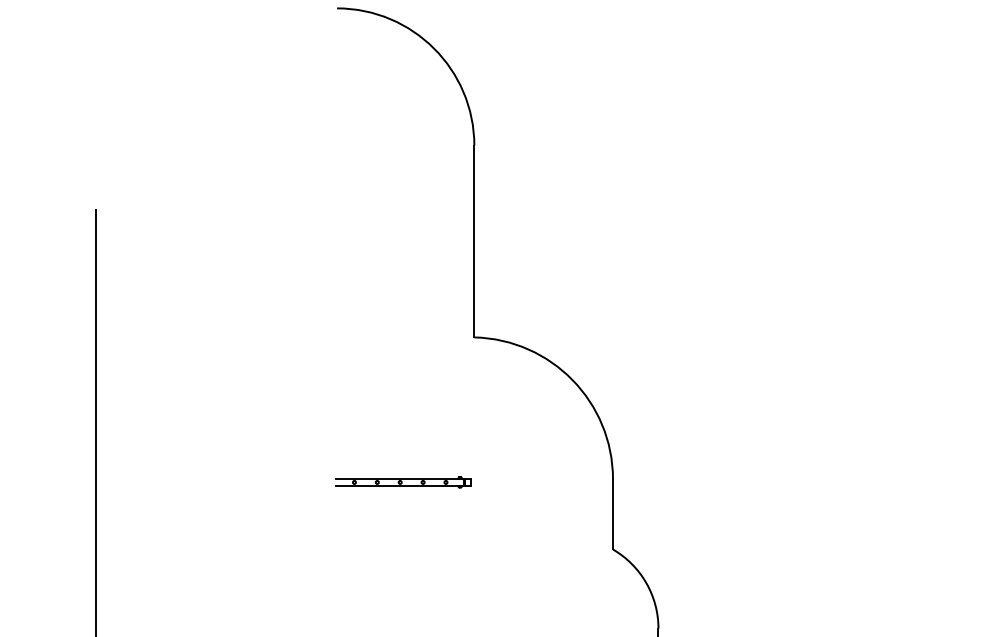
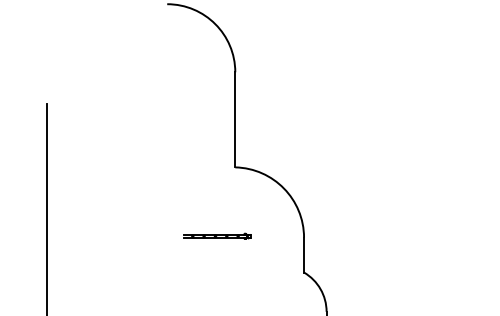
part: (404, 480) -> (217, 235), moved

